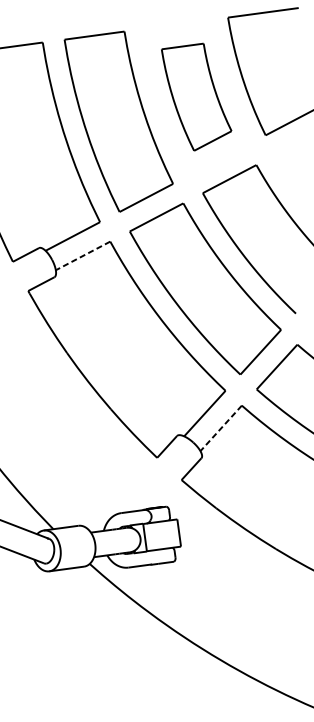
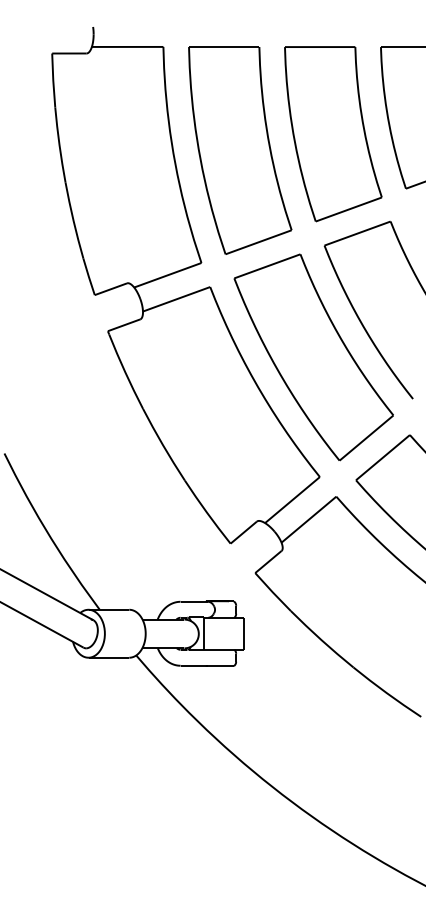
part: (197, 97) -> (333, 134), size x1.43
line: (83, 256) -> (176, 299), dashed -> solid
line: (220, 428) -> (308, 519), dashed -> solid

